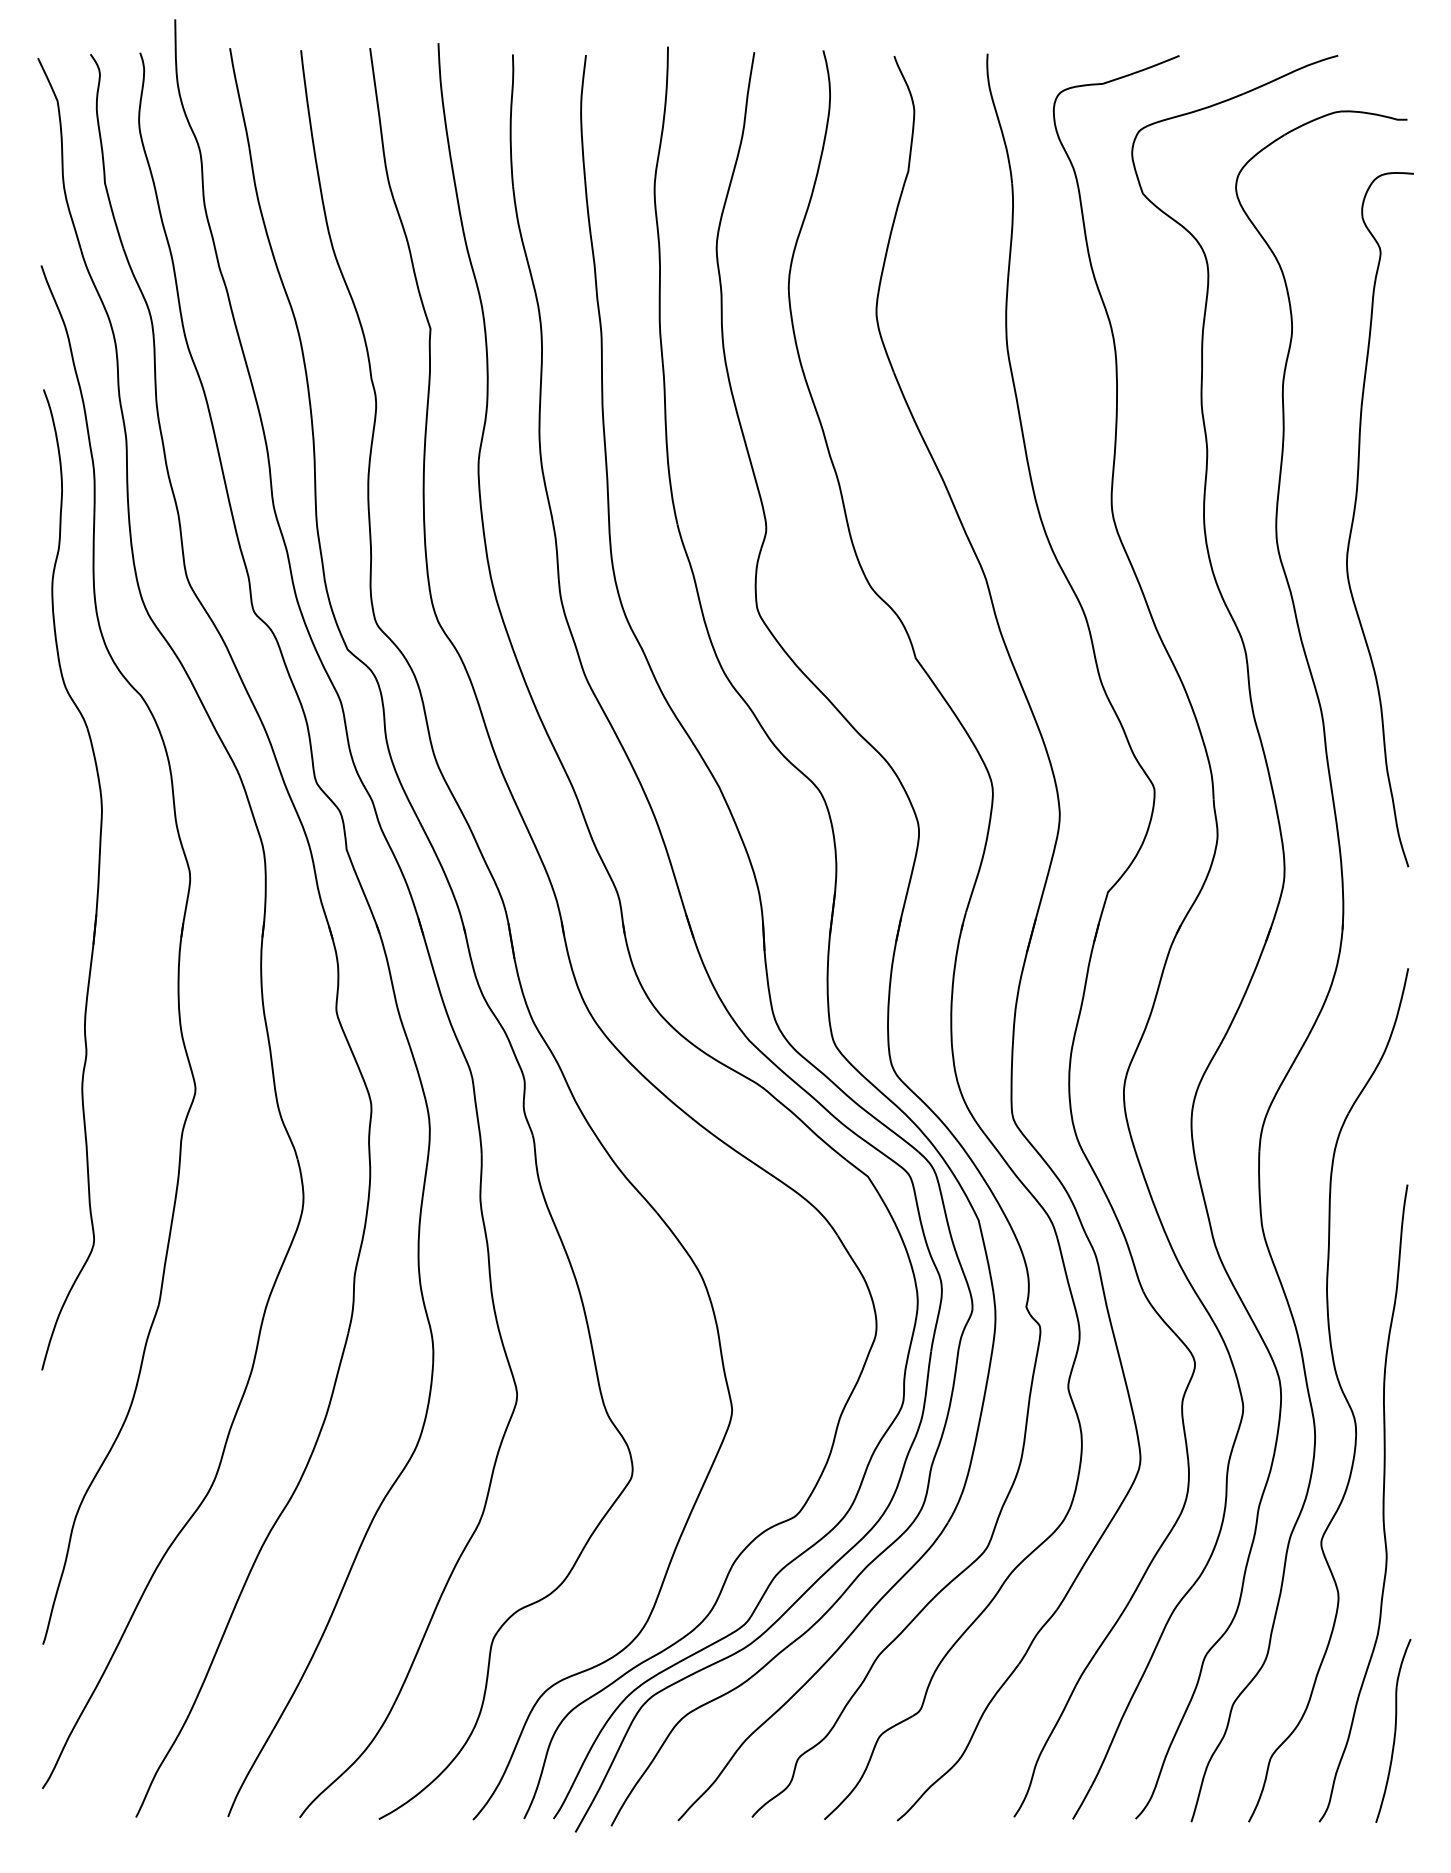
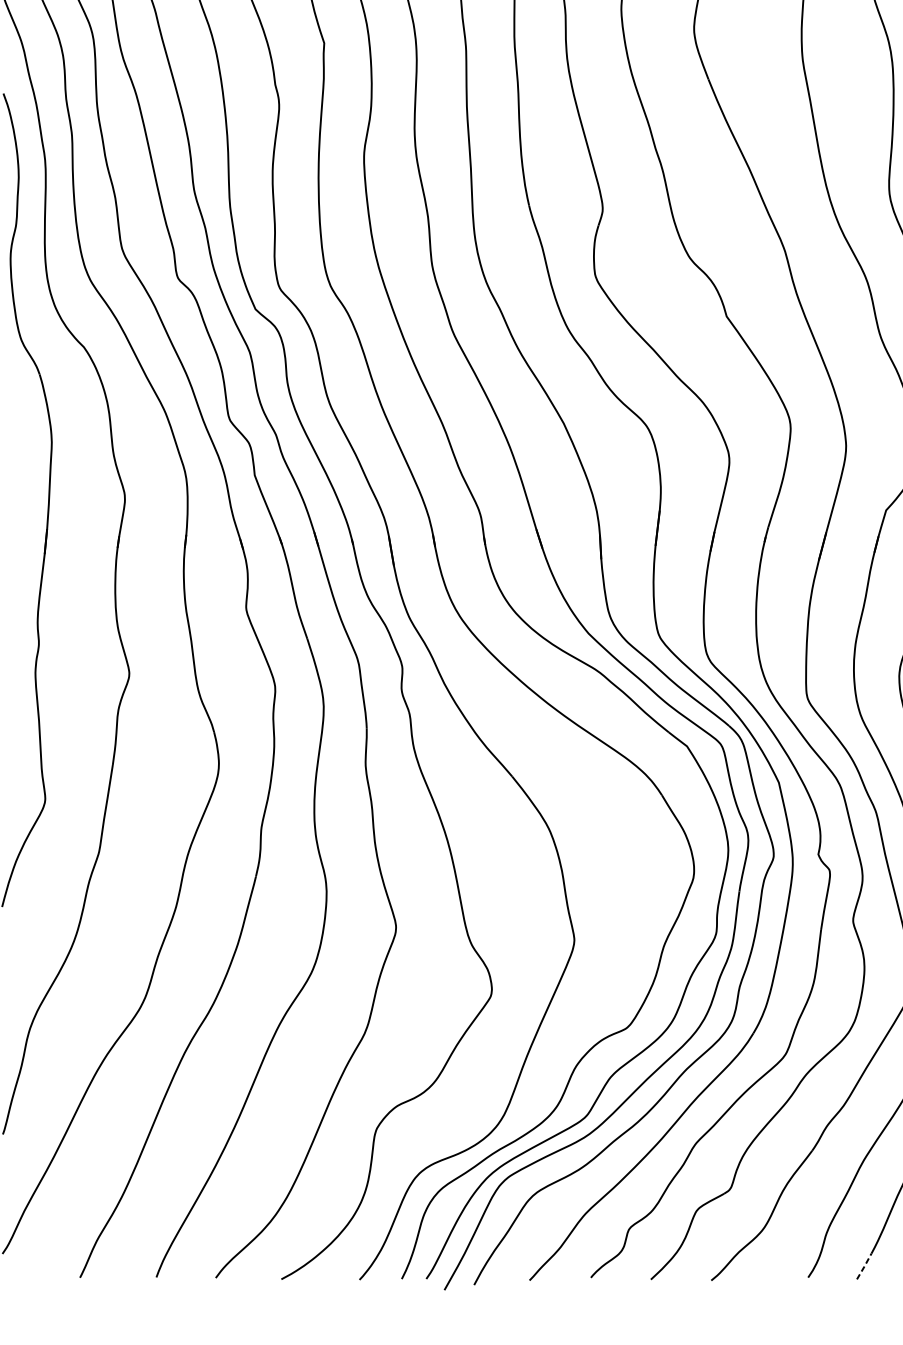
line: (1081, 1804) -> (864, 1267), solid -> dashed

